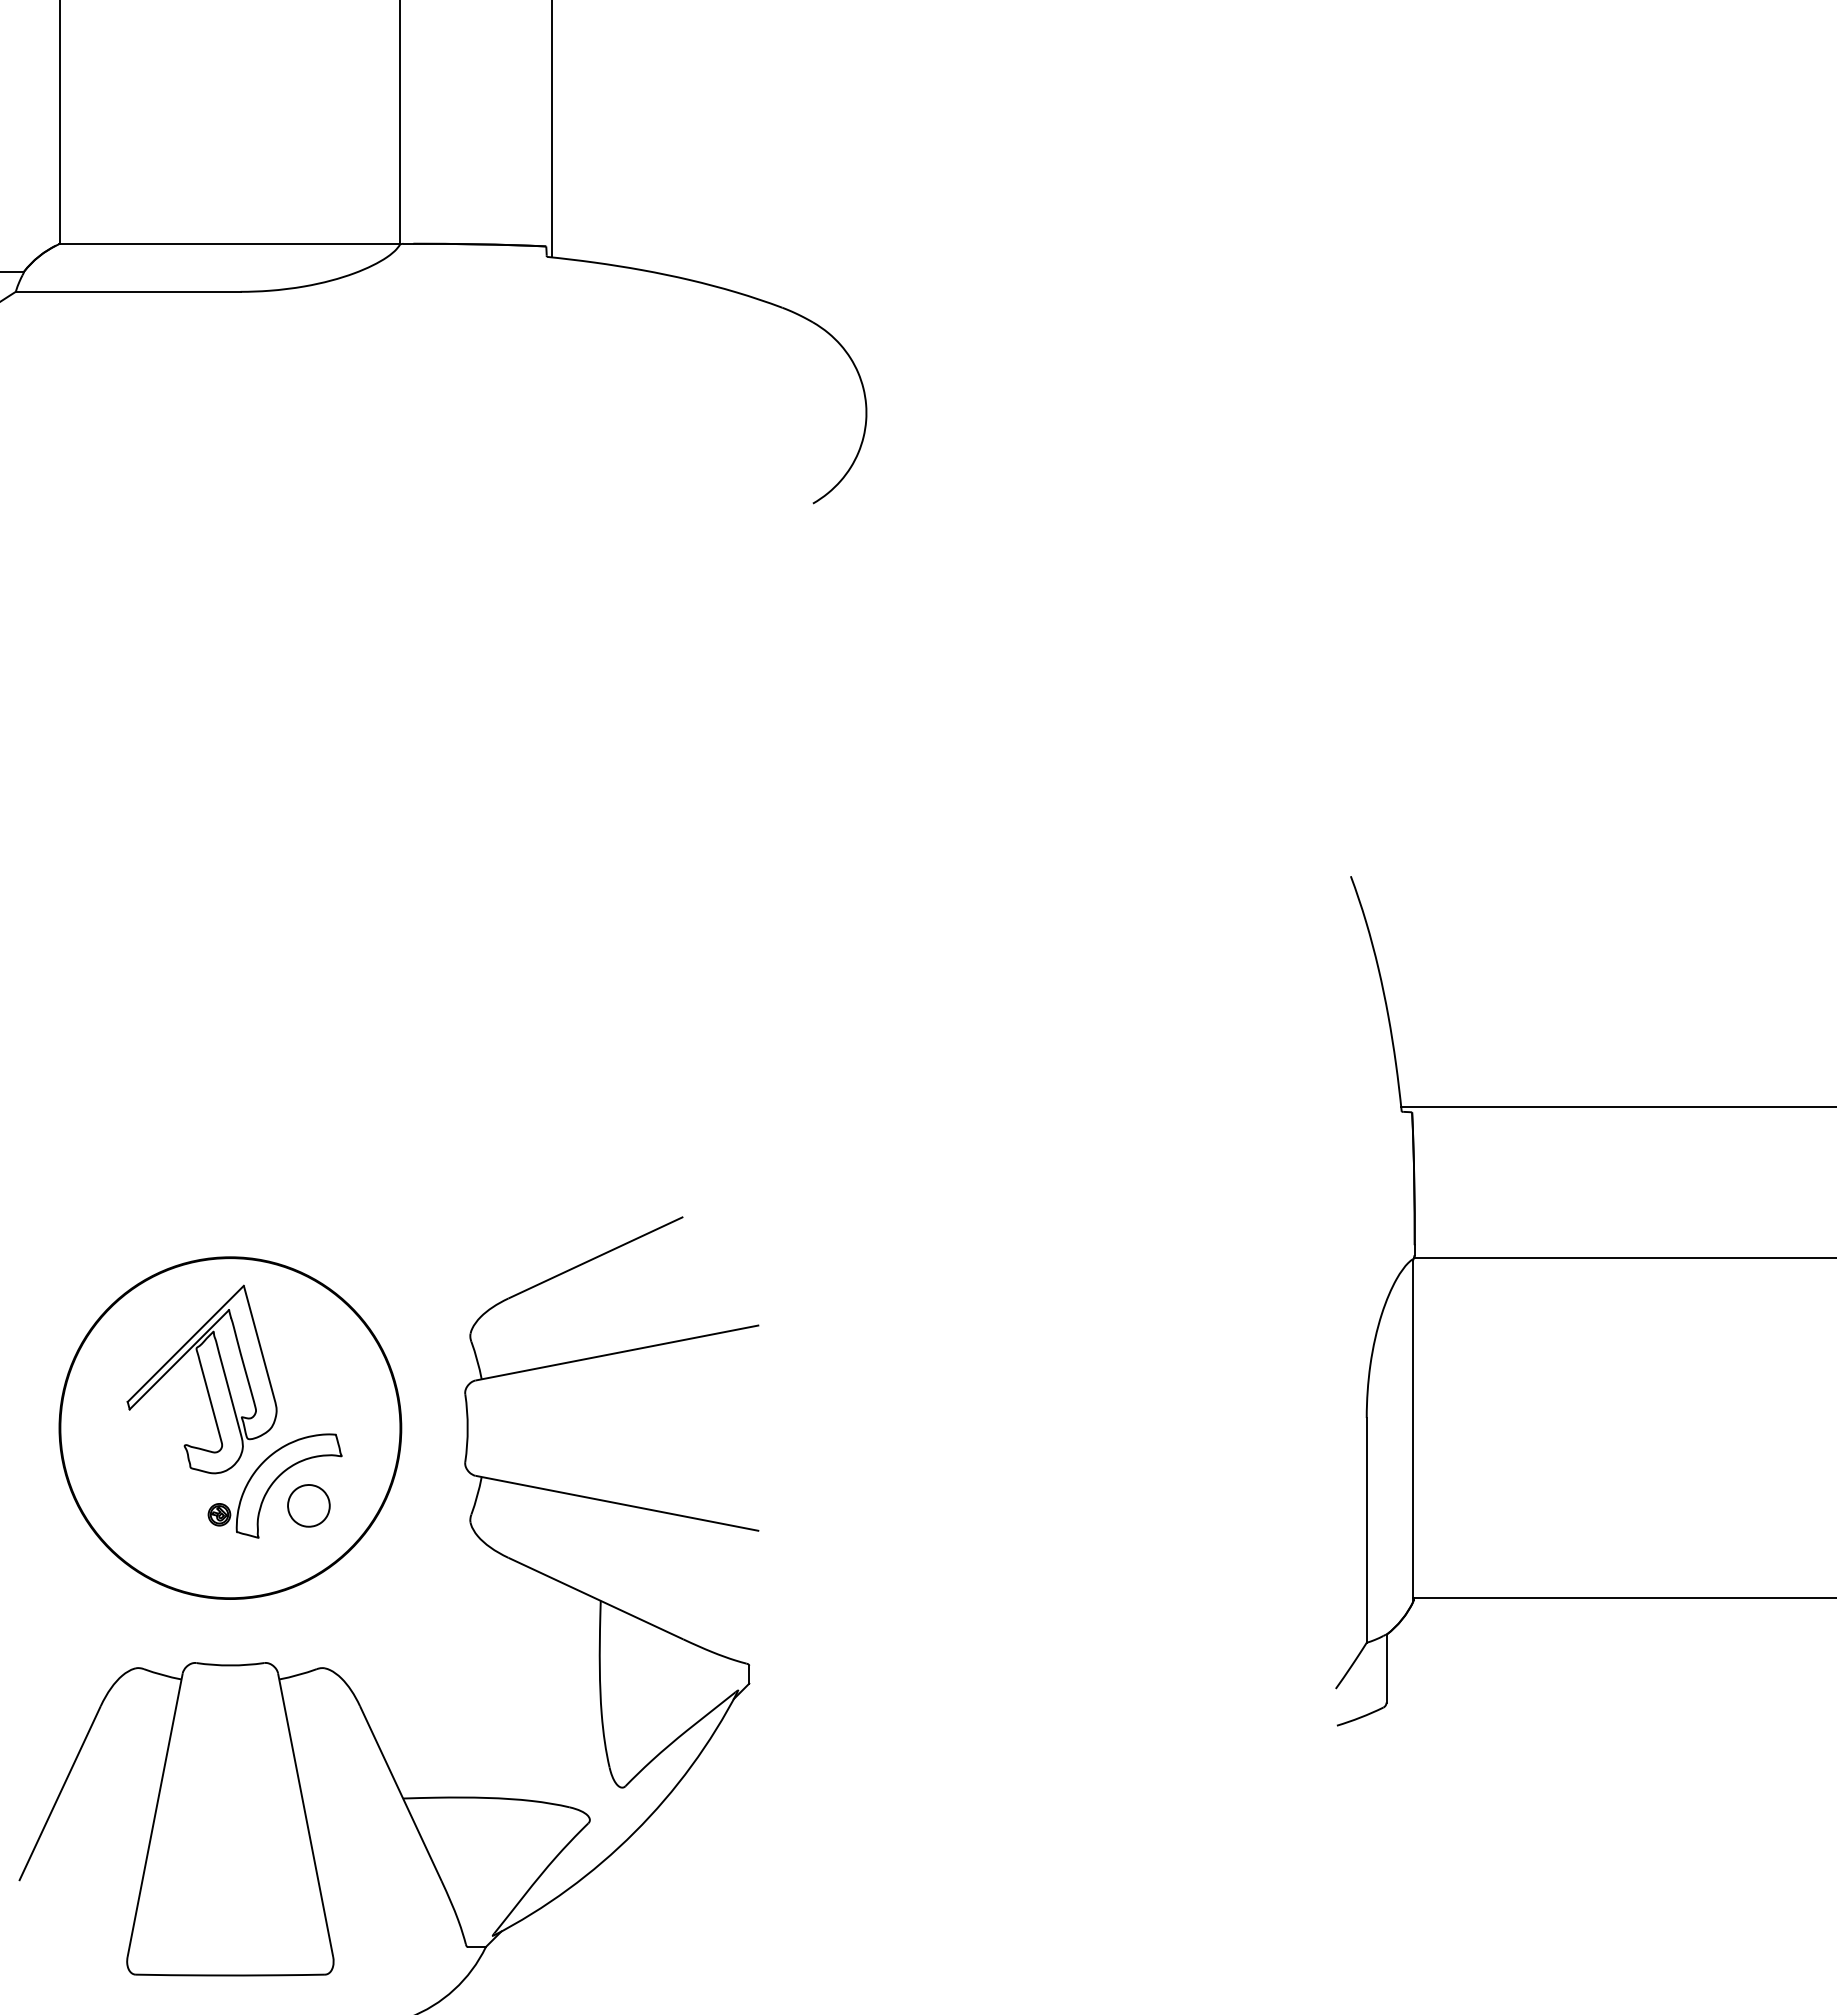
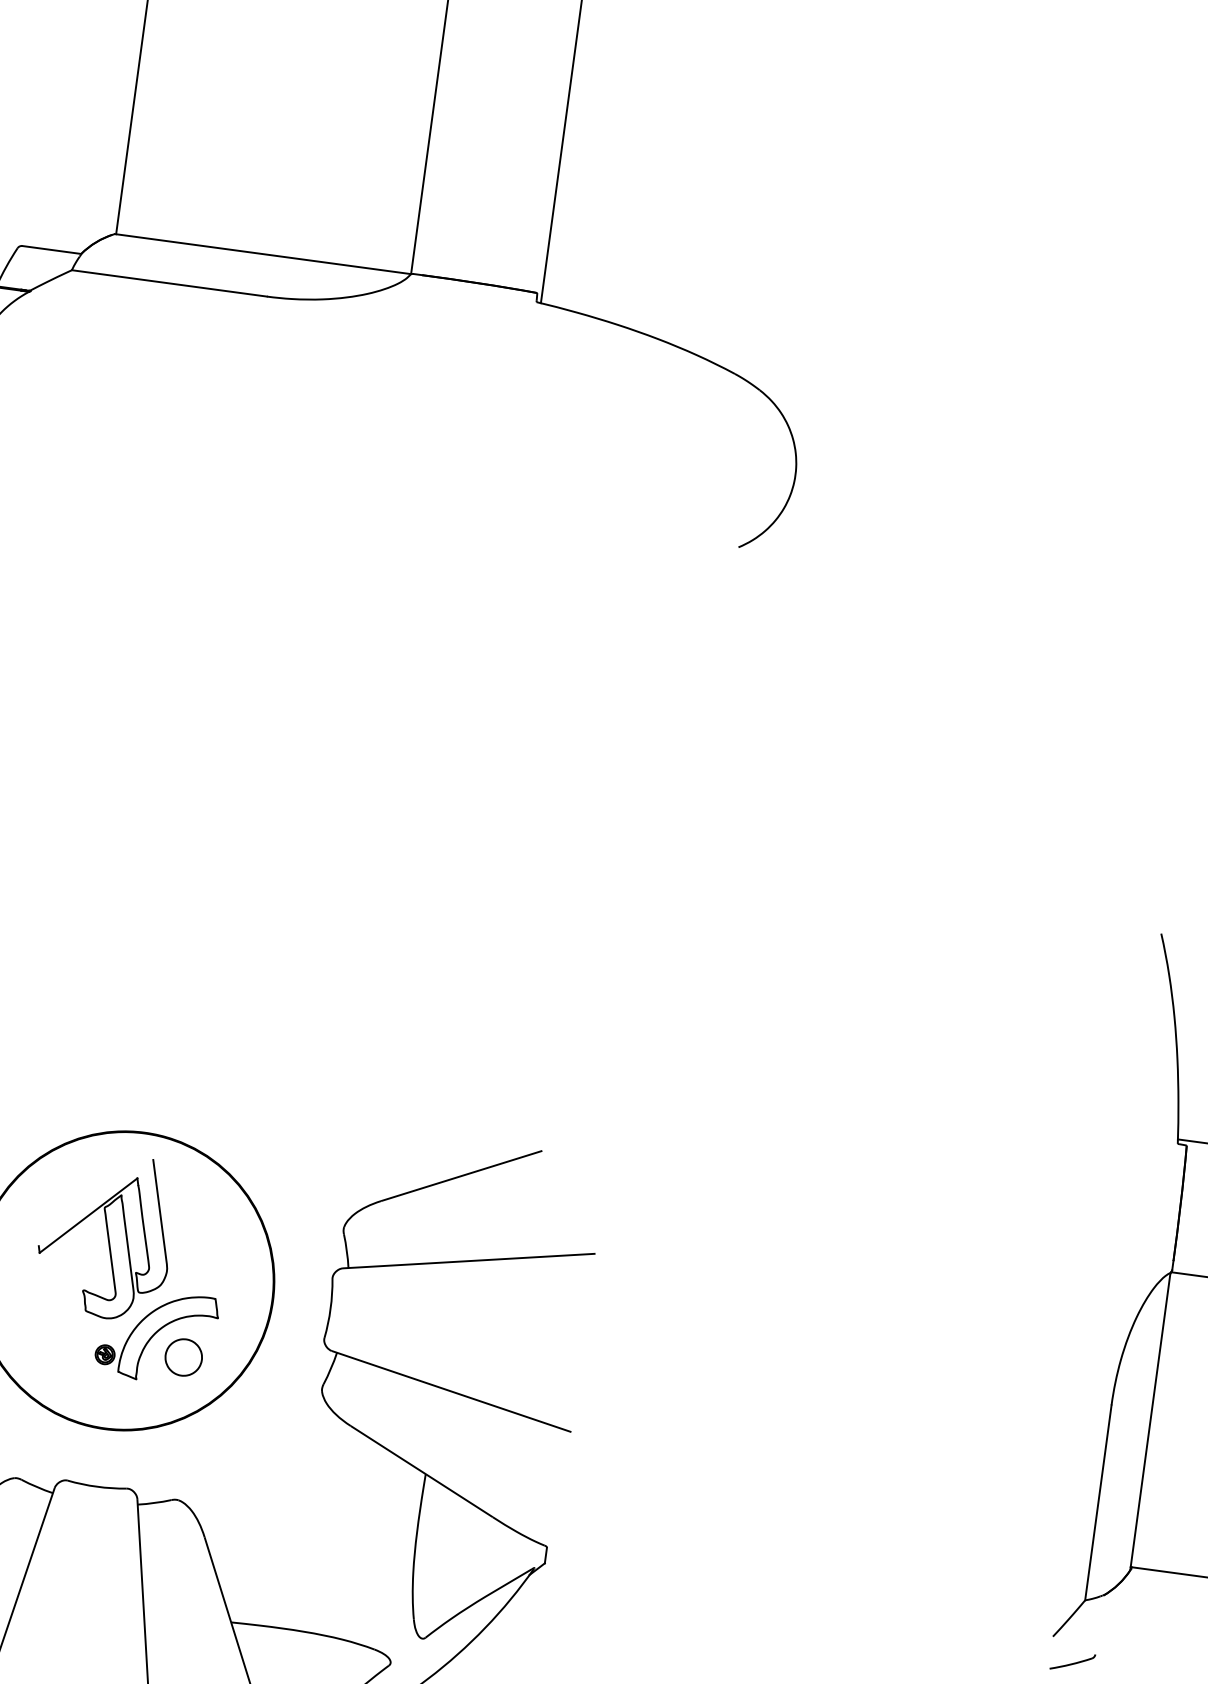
line: (185, 1343) -> (95, 1202), removed
line: (1386, 1668) -> (1099, 1624), removed

